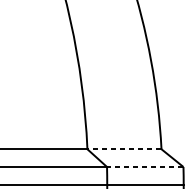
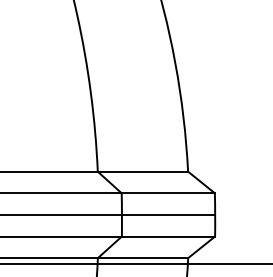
line: (124, 149) -> (142, 171), dashed -> solid
line: (145, 167) -> (168, 193), dashed -> solid

